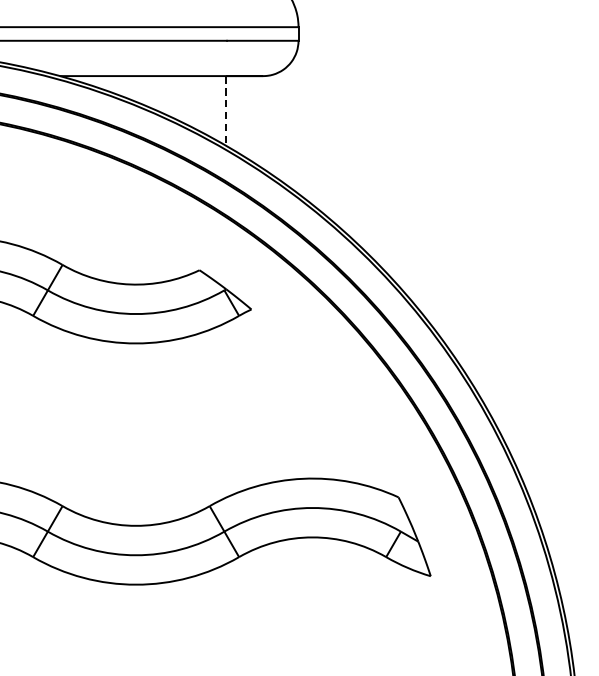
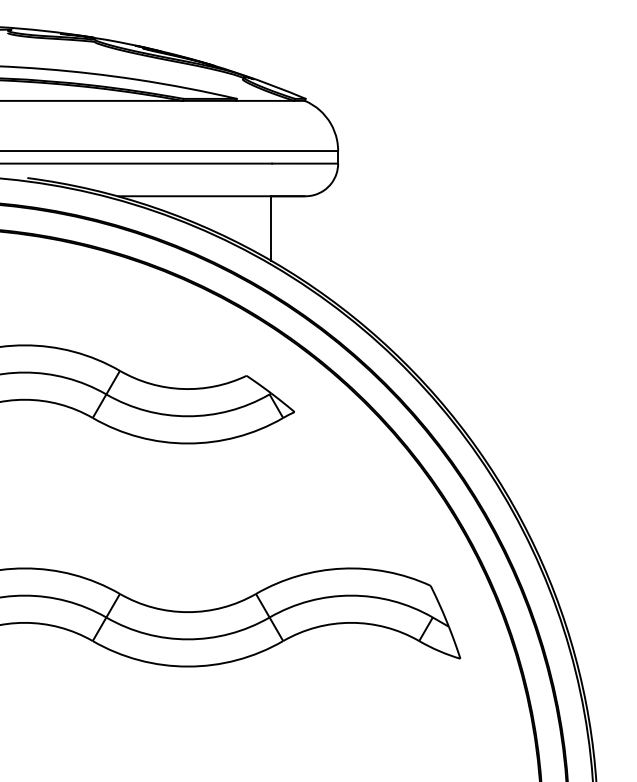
line: (226, 110) -> (271, 228), dashed -> solid

